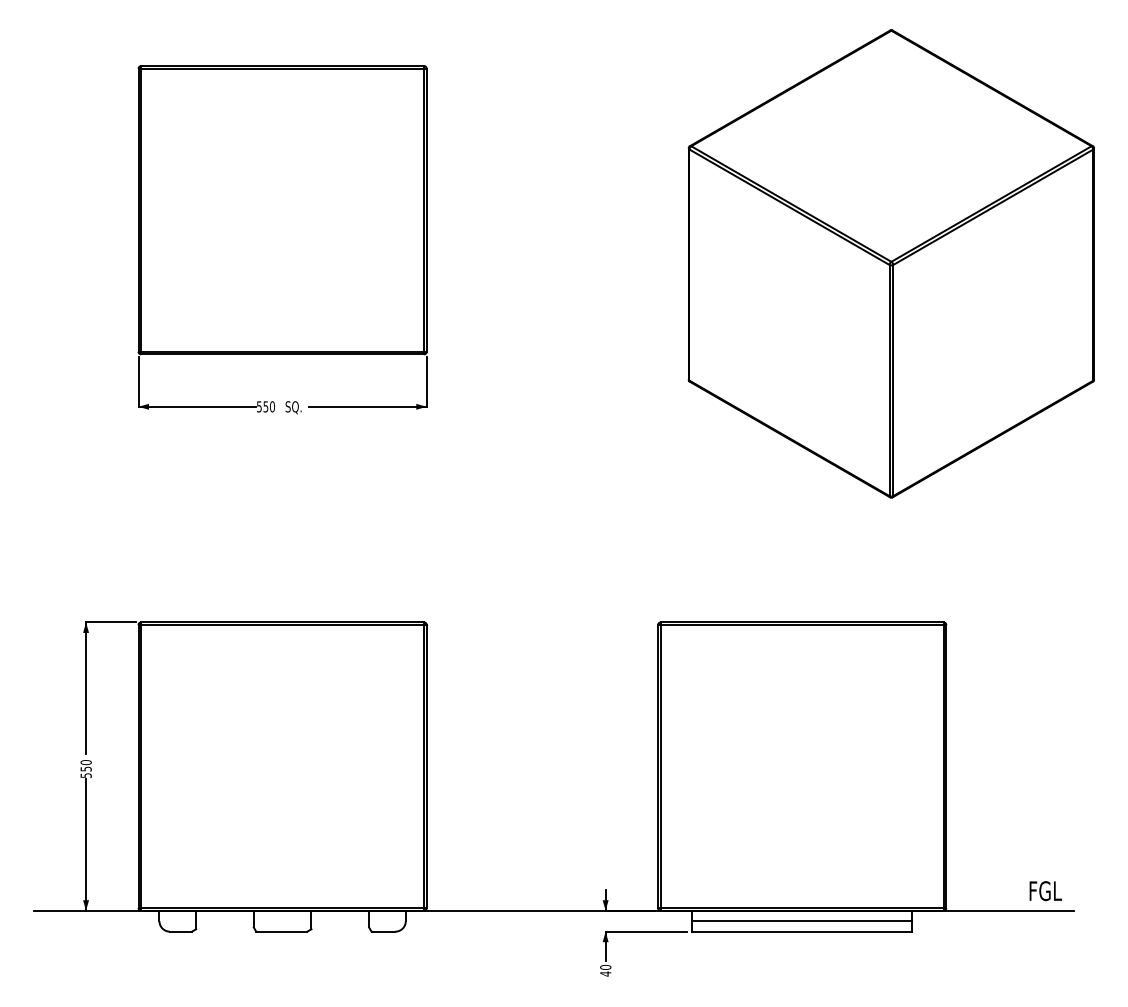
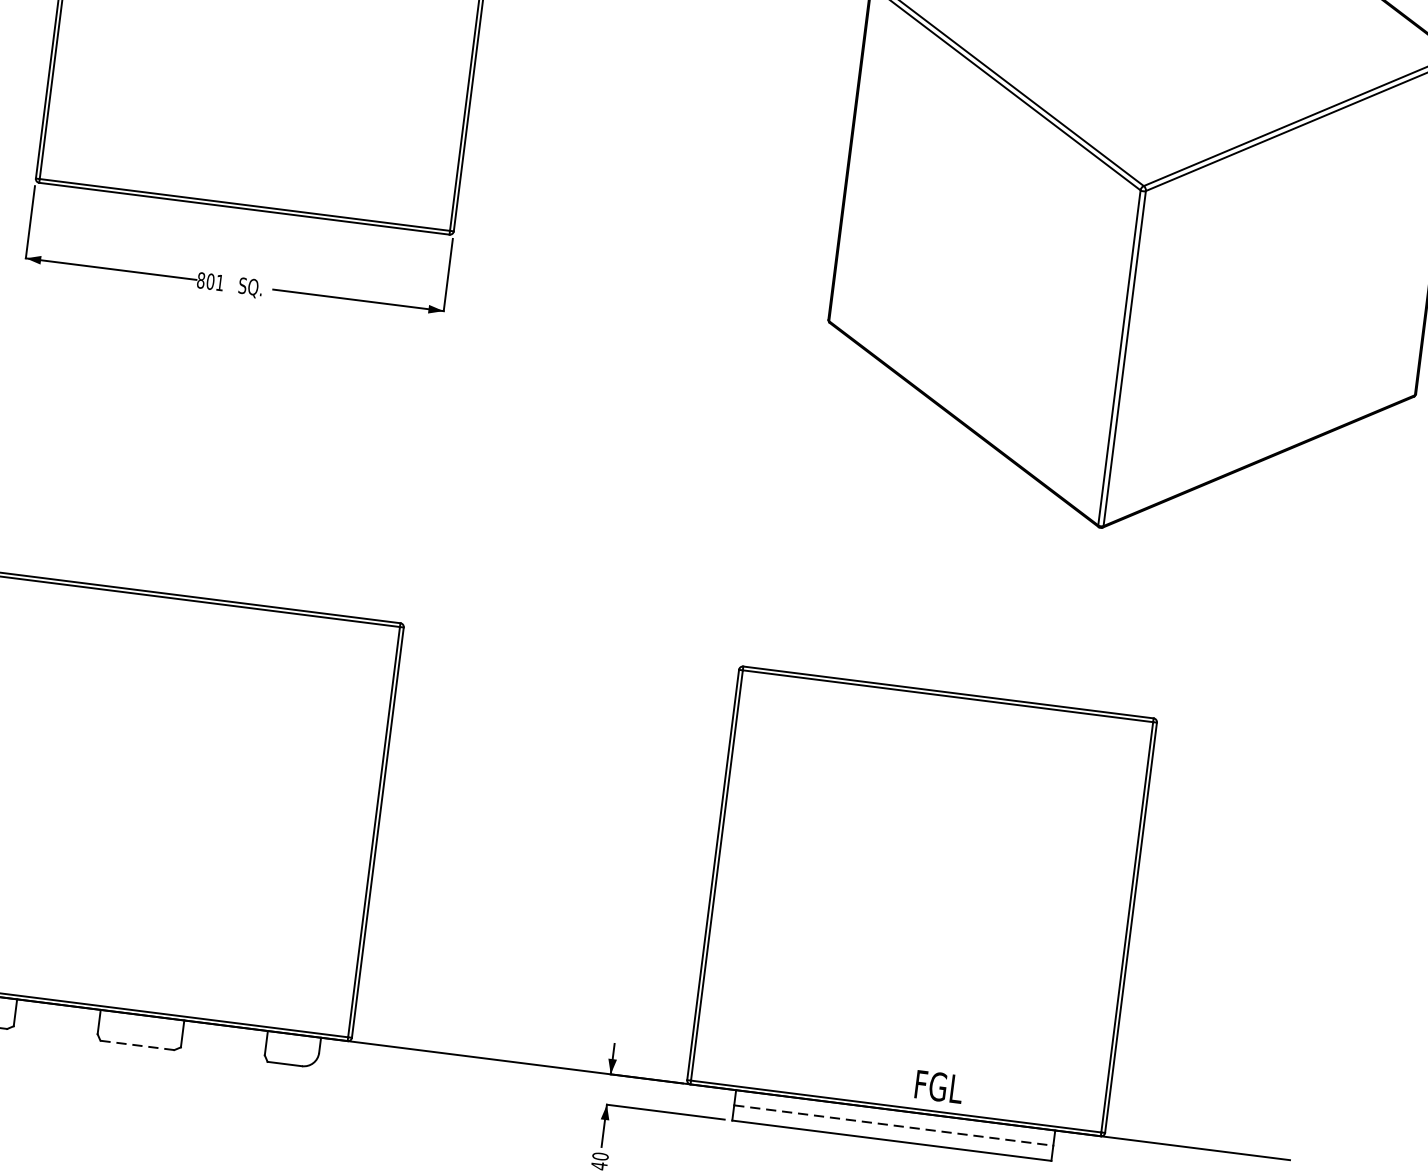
text: (265, 406) -> (210, 281), 550 -> 801
text: (1045, 891) -> (938, 1087), moved
line: (802, 921) -> (894, 1126), solid -> dashed
line: (282, 931) -> (138, 1045), solid -> dashed

